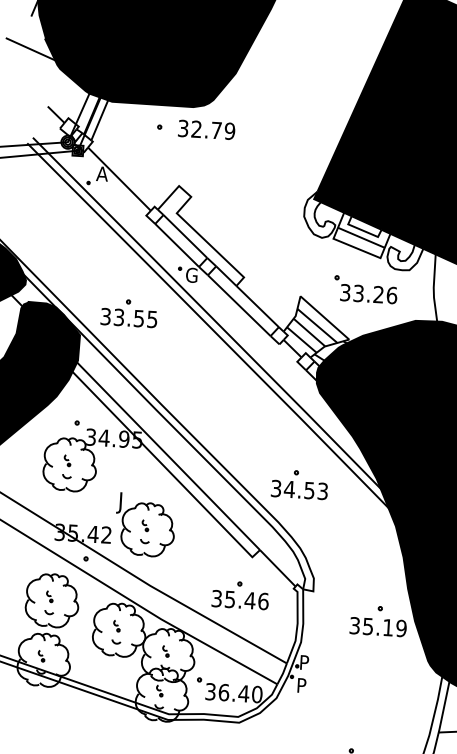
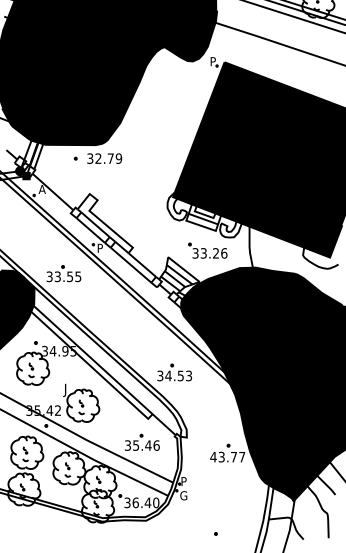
text: (191, 273) -> (100, 247), G -> P
text: (377, 626) -> (227, 456), 35.19 -> 43.77
text: (302, 685) -> (183, 495), P -> G

